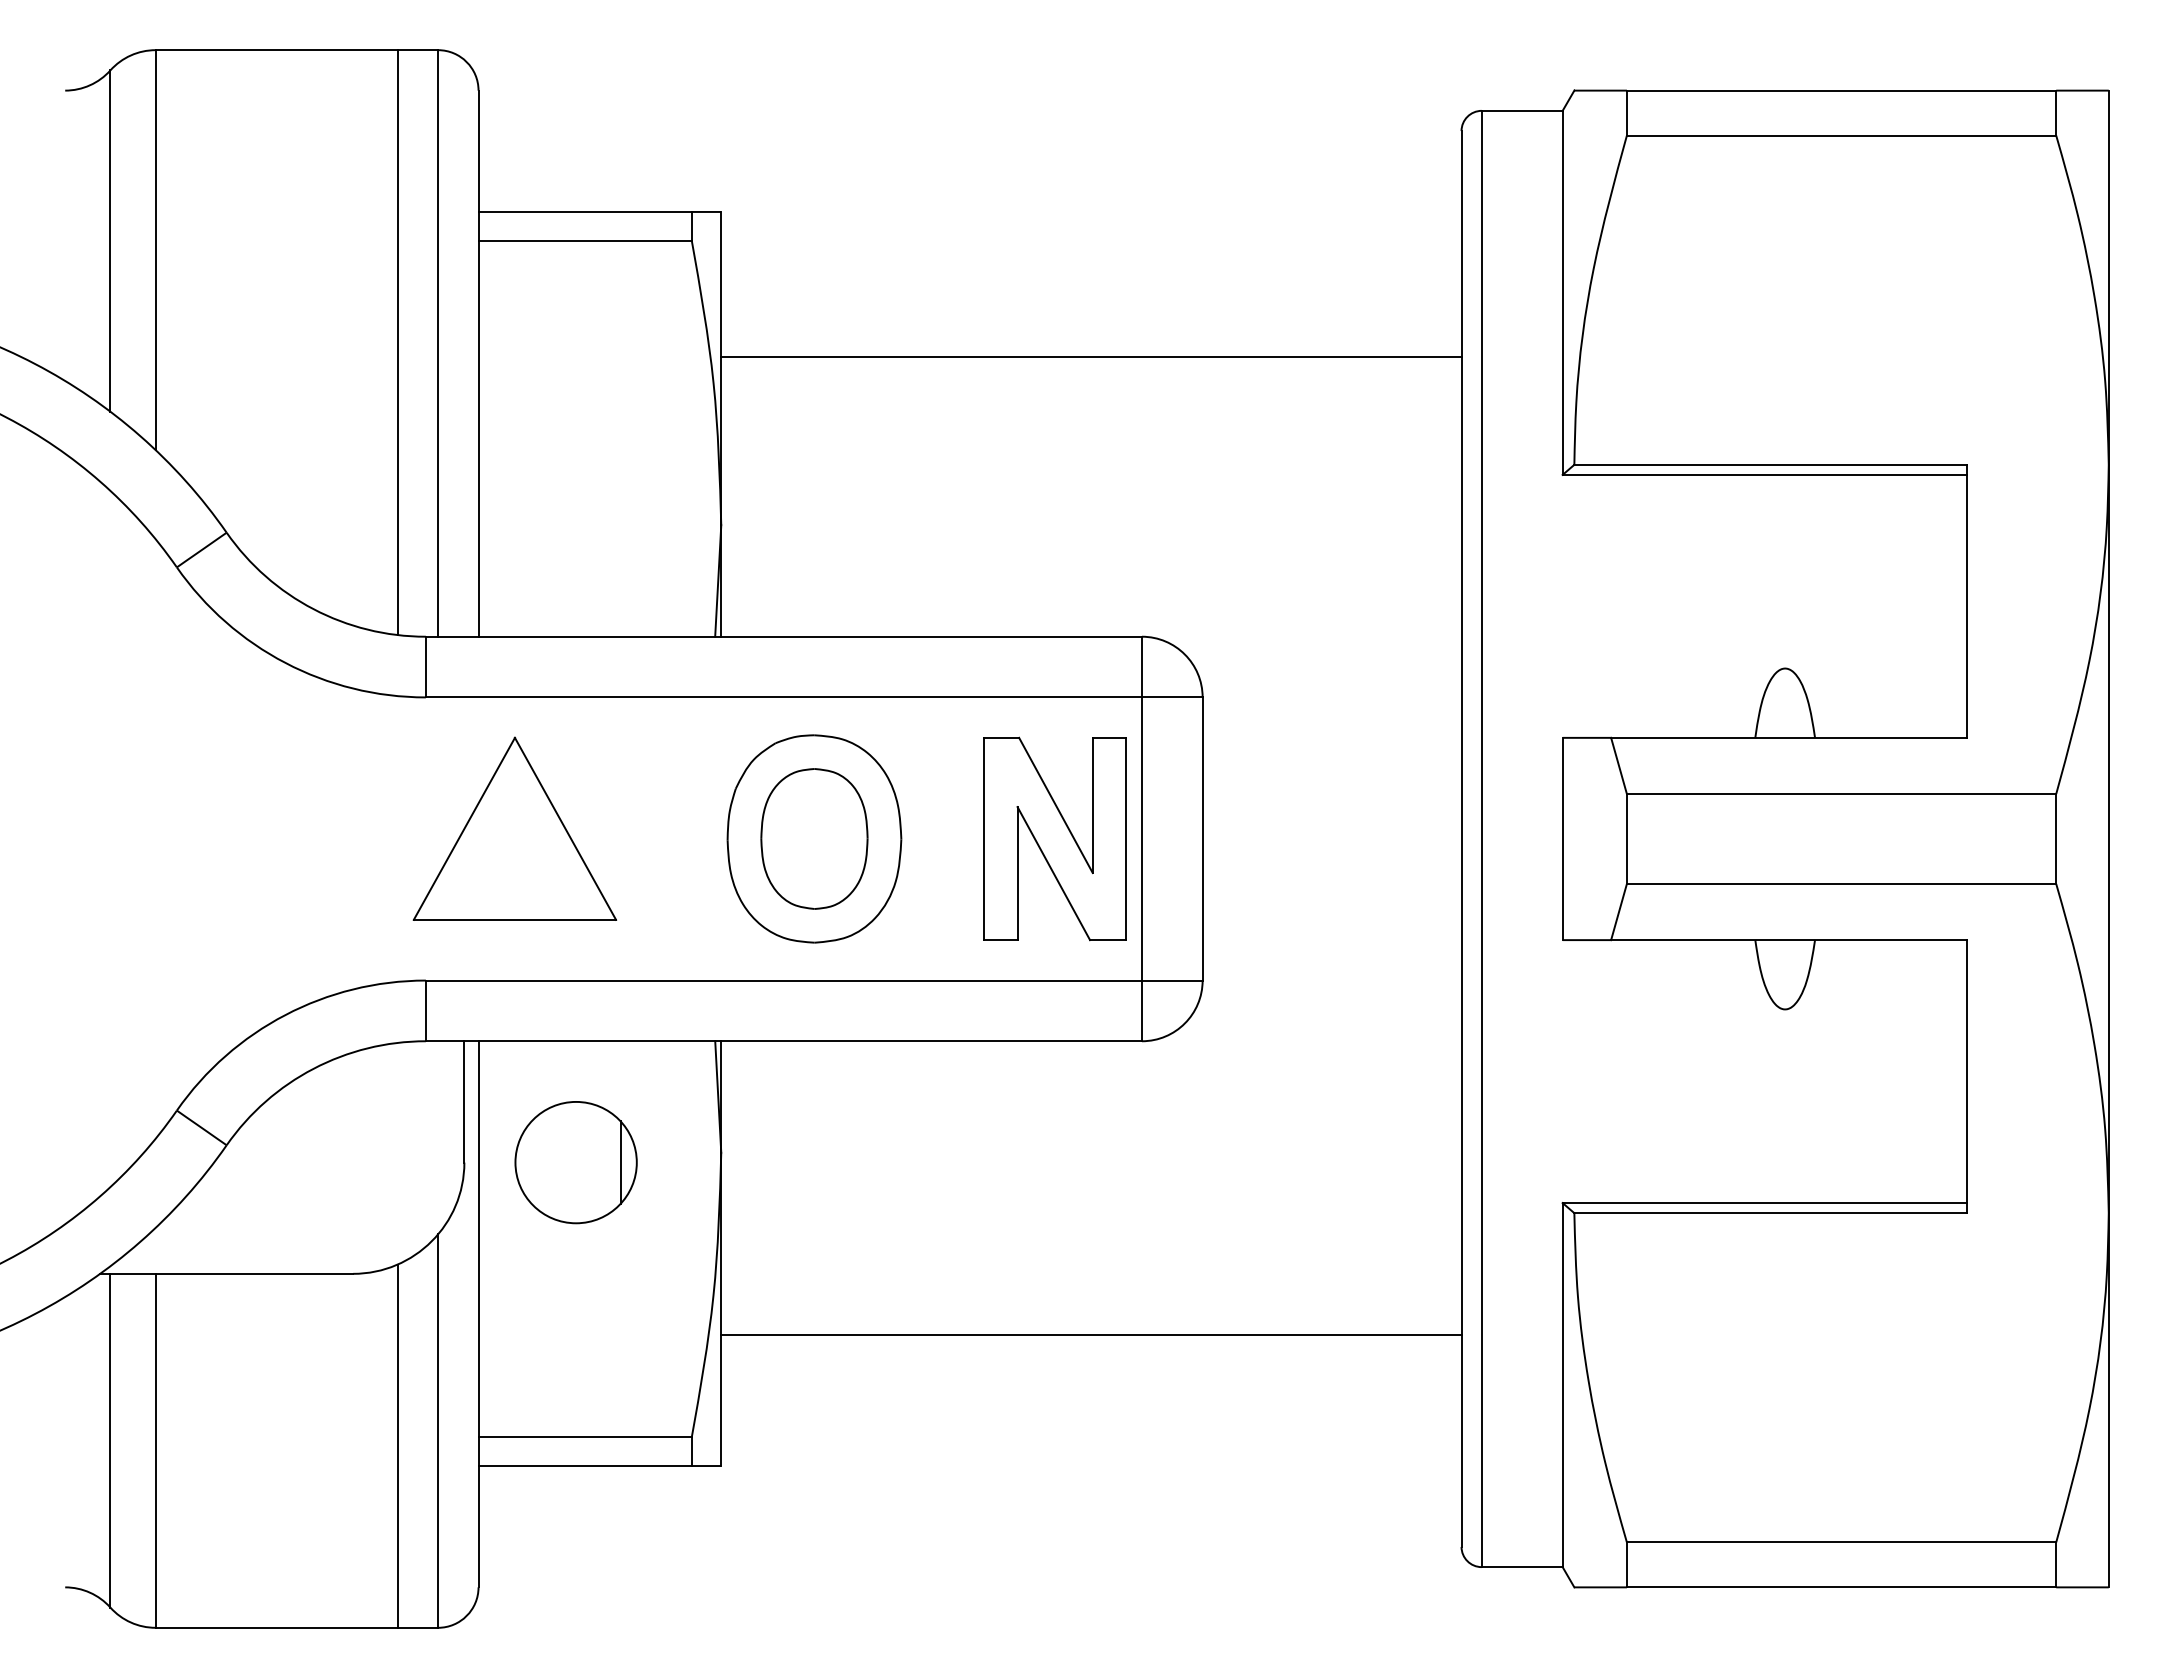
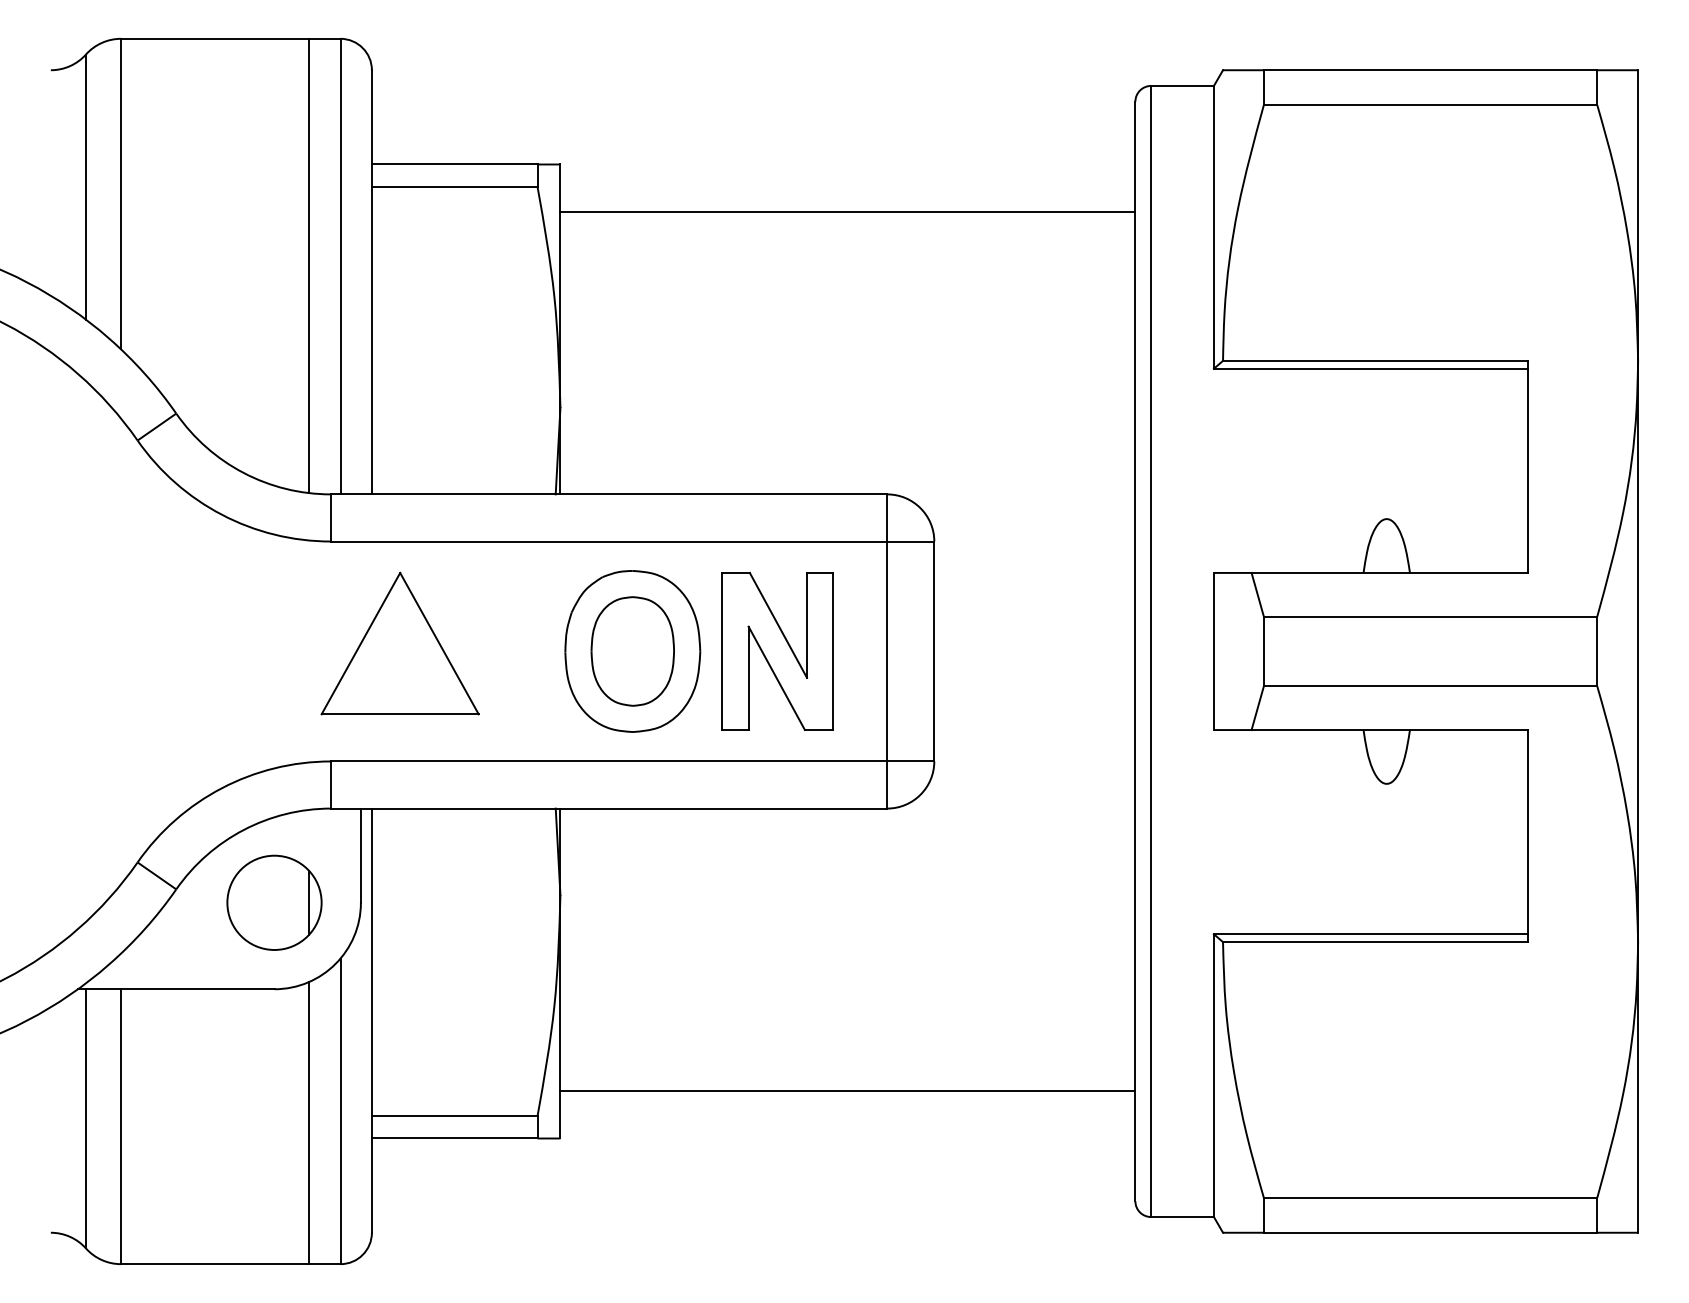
line: (1091, 356) -> (847, 211), moved
part: (1054, 838) -> (777, 651), moved
part: (575, 1162) -> (274, 902), moved
line: (1091, 1335) -> (847, 1091), moved

